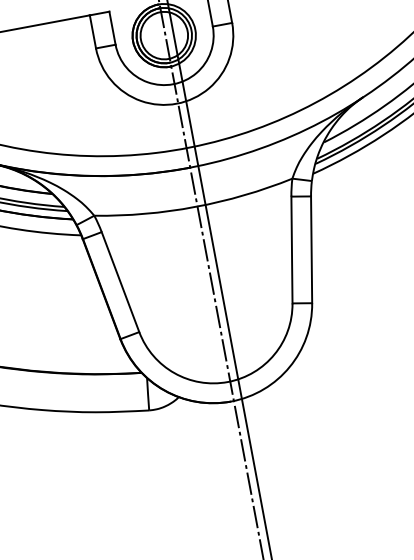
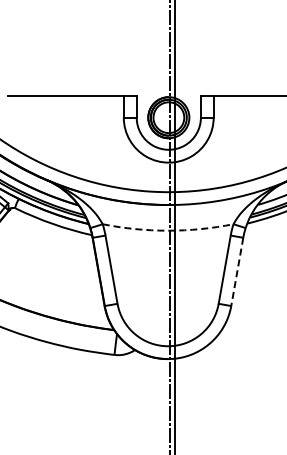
arc: (195, 206) -> (168, 230), solid -> dashed
line: (311, 249) -> (237, 271), solid -> dashed

